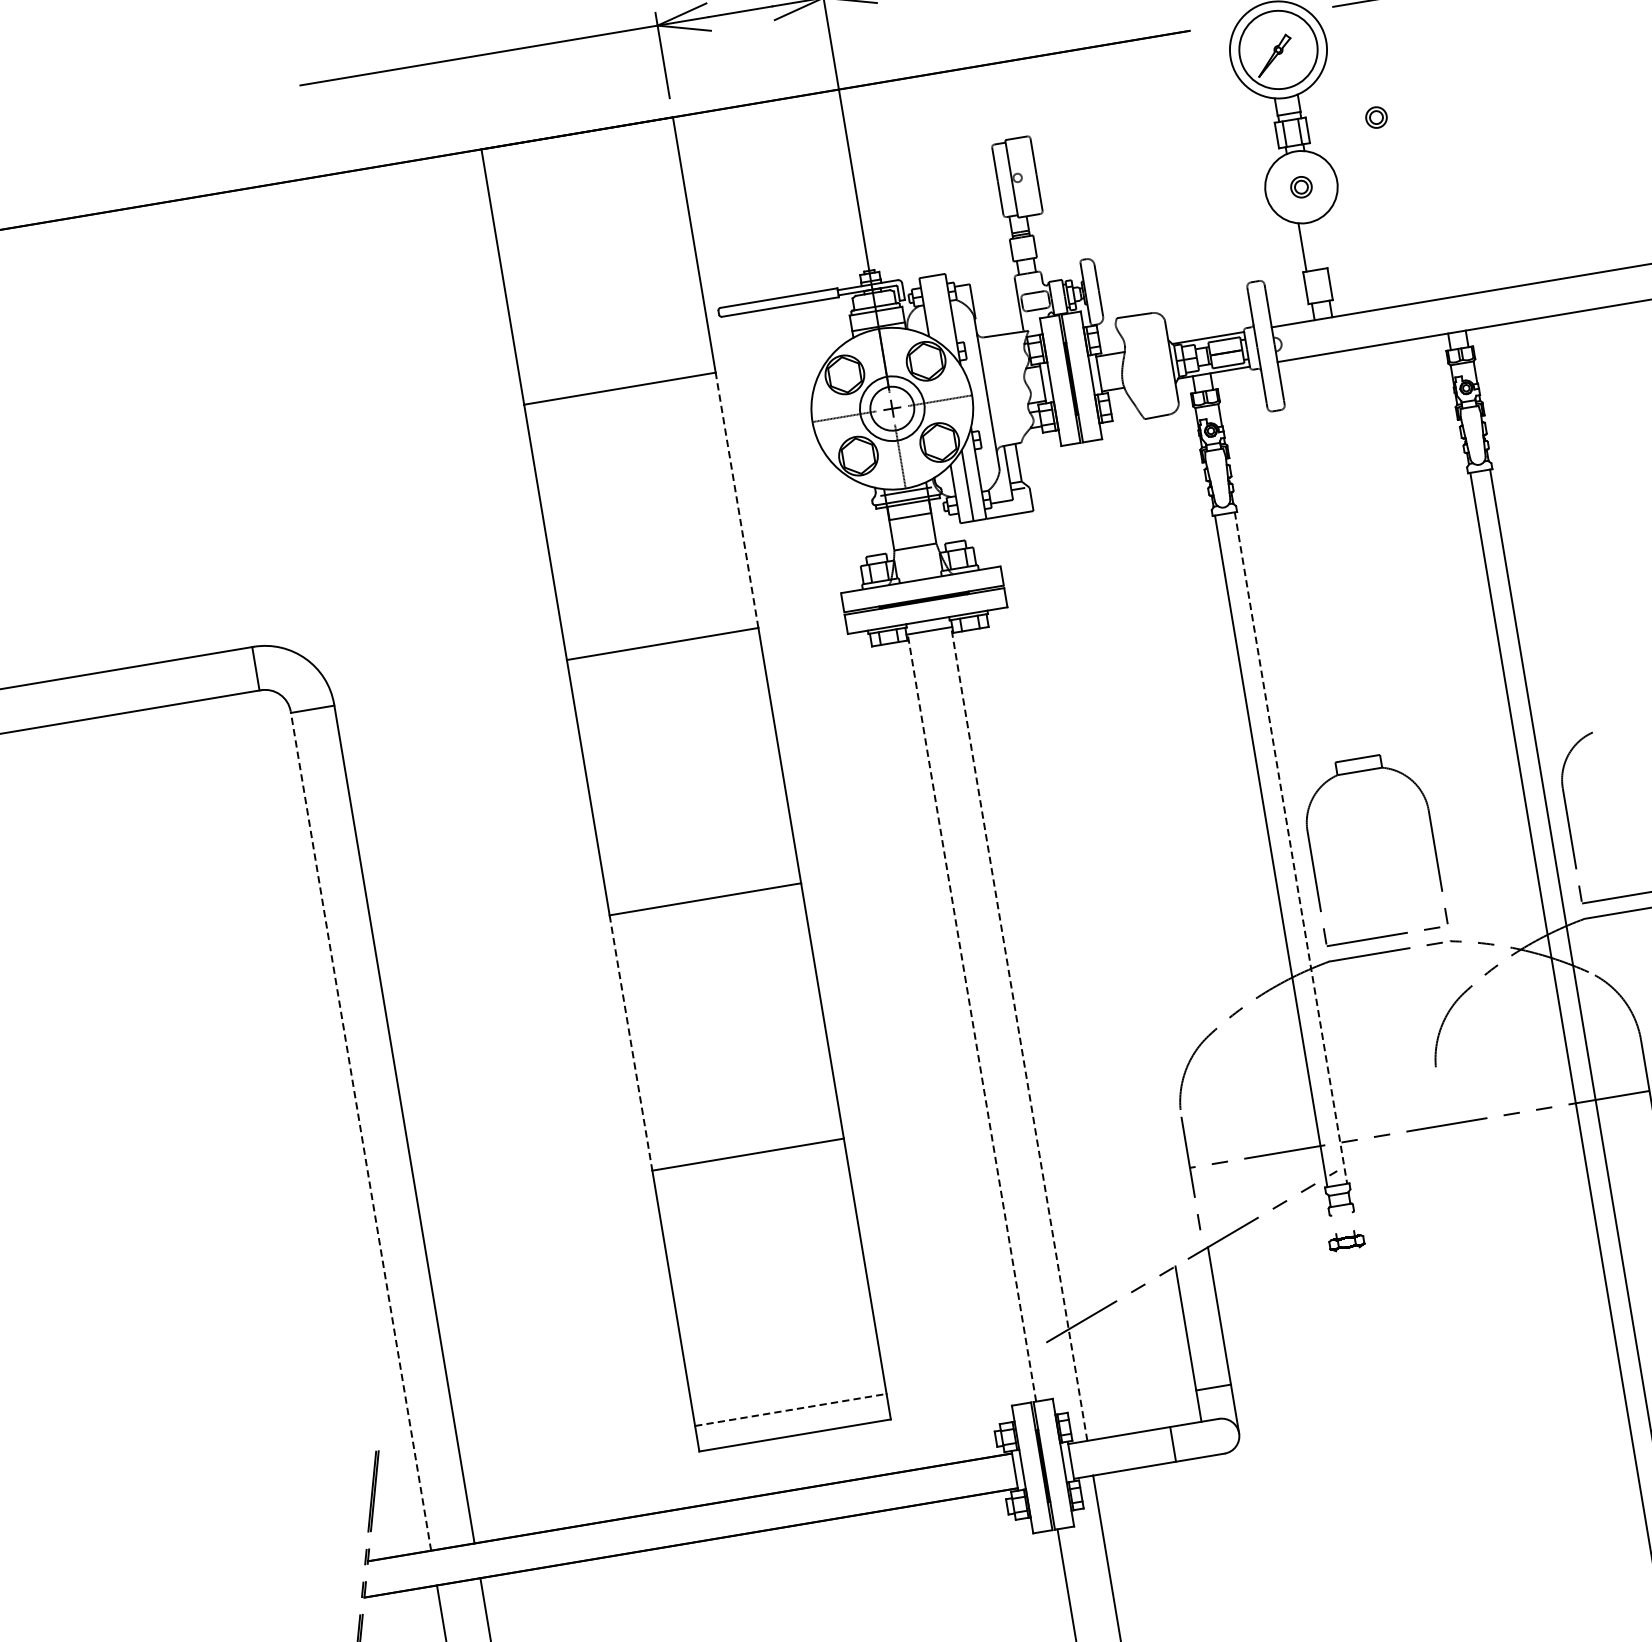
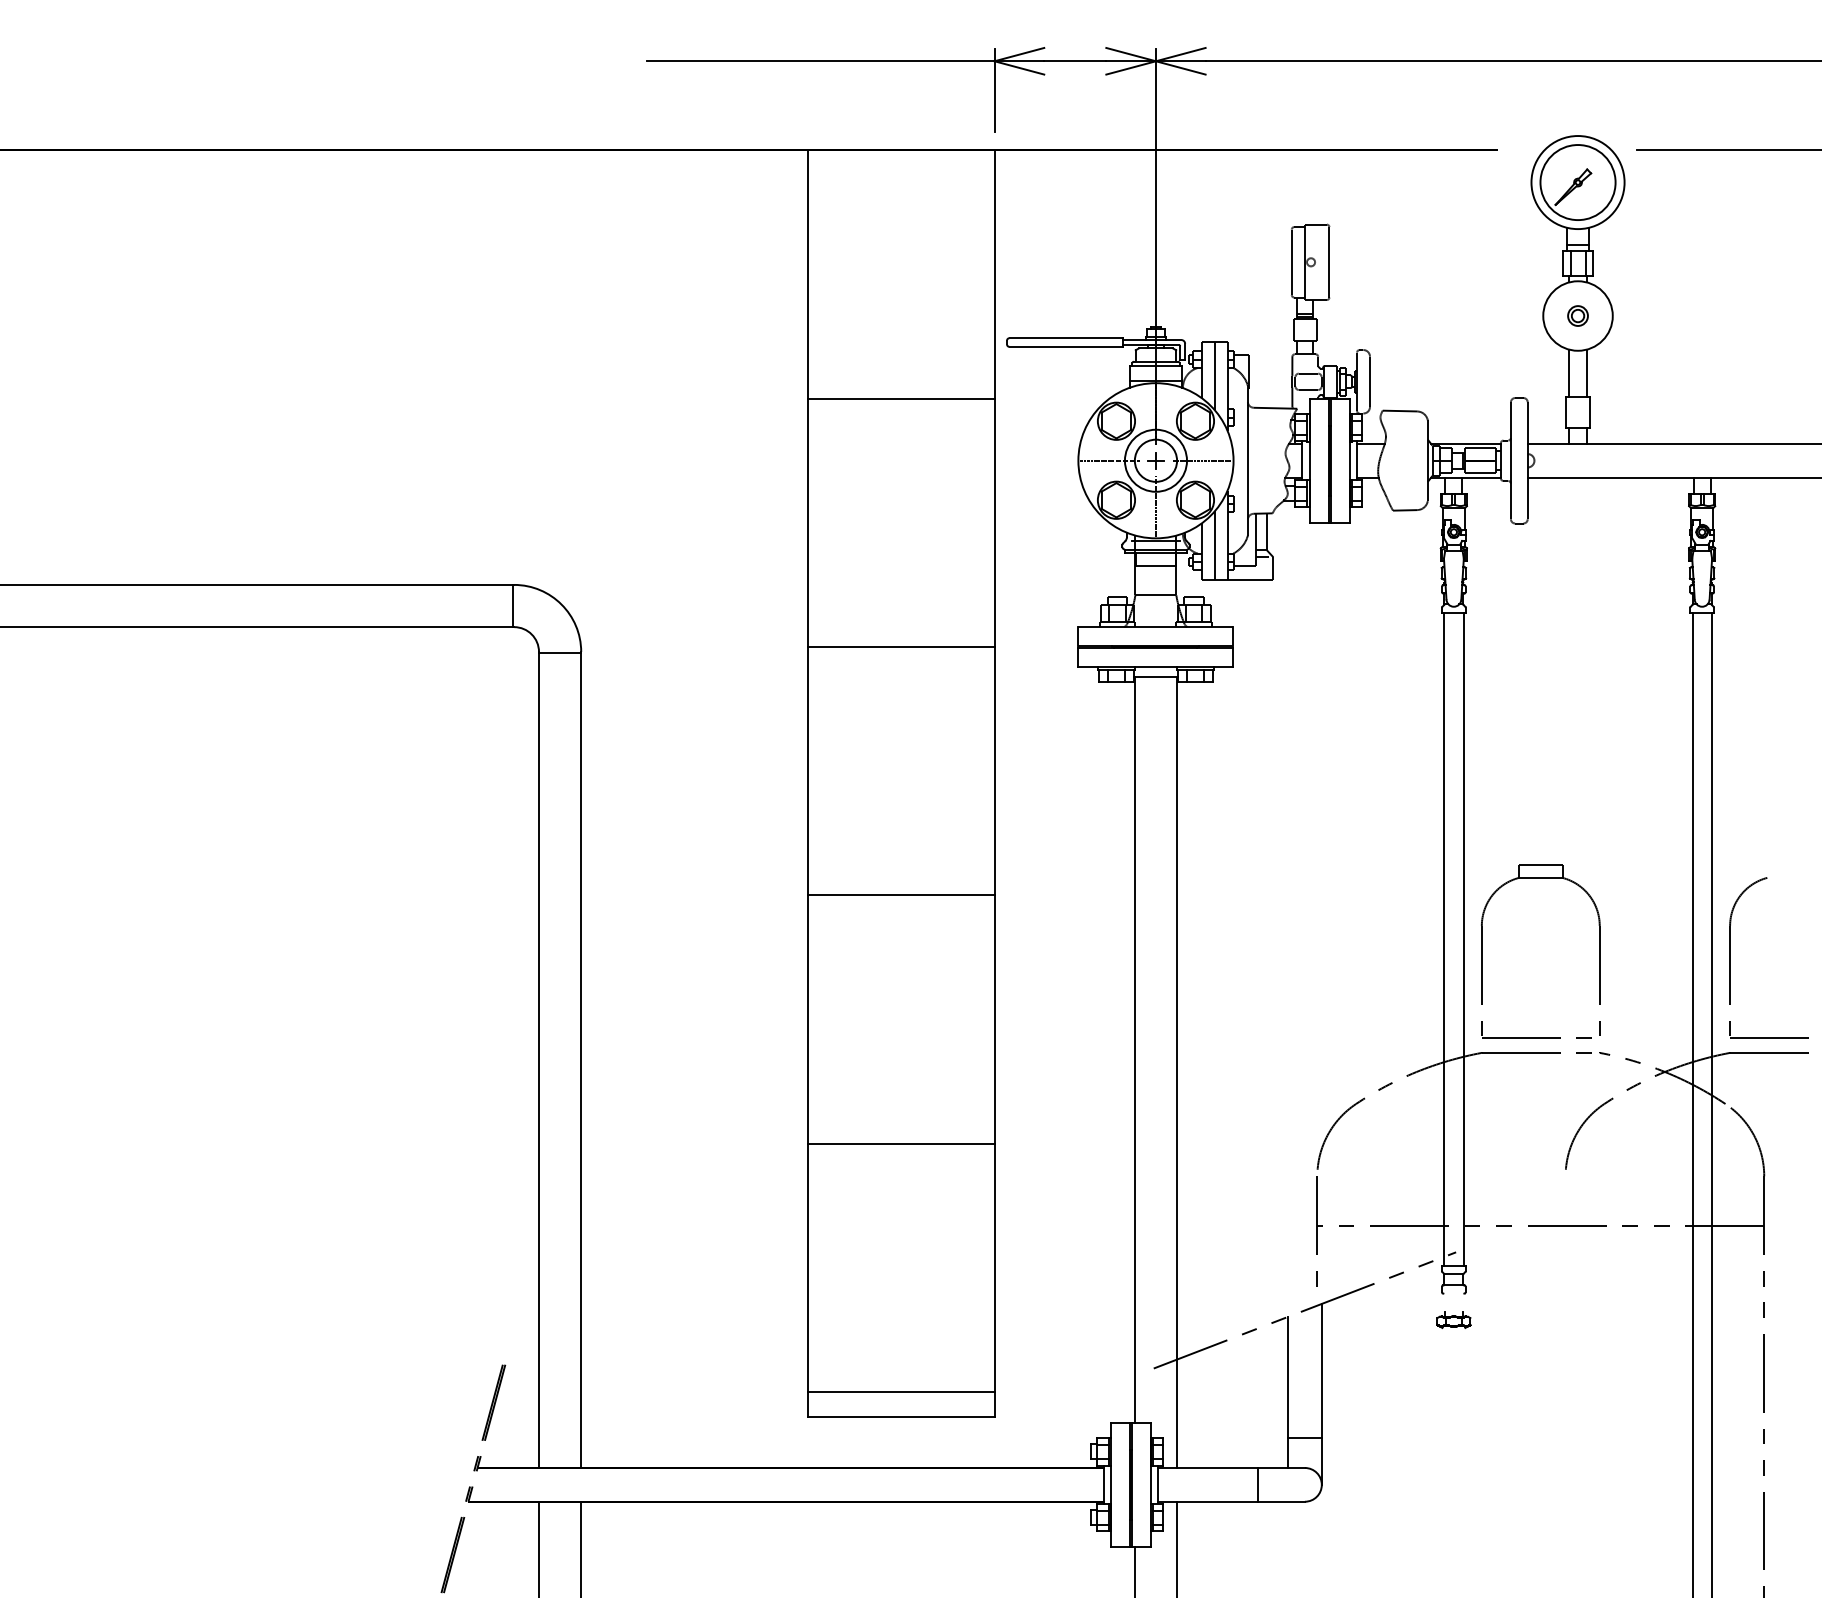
part: (1375, 117) -> (1659, 261), removed
line: (1319, 243) -> (1586, 372), added
line: (938, 310) -> (1215, 375), added
line: (736, 499) -> (994, 522), dashed -> solid
line: (1290, 848) -> (1463, 939), dashed -> solid
line: (971, 1017) -> (1134, 1049), dashed -> solid
line: (1019, 1034) -> (1177, 1072), dashed -> solid
line: (631, 1043) -> (808, 1019), dashed -> solid
line: (361, 1130) -> (539, 1059), dashed -> solid
line: (791, 1409) -> (902, 1391), dashed -> solid

